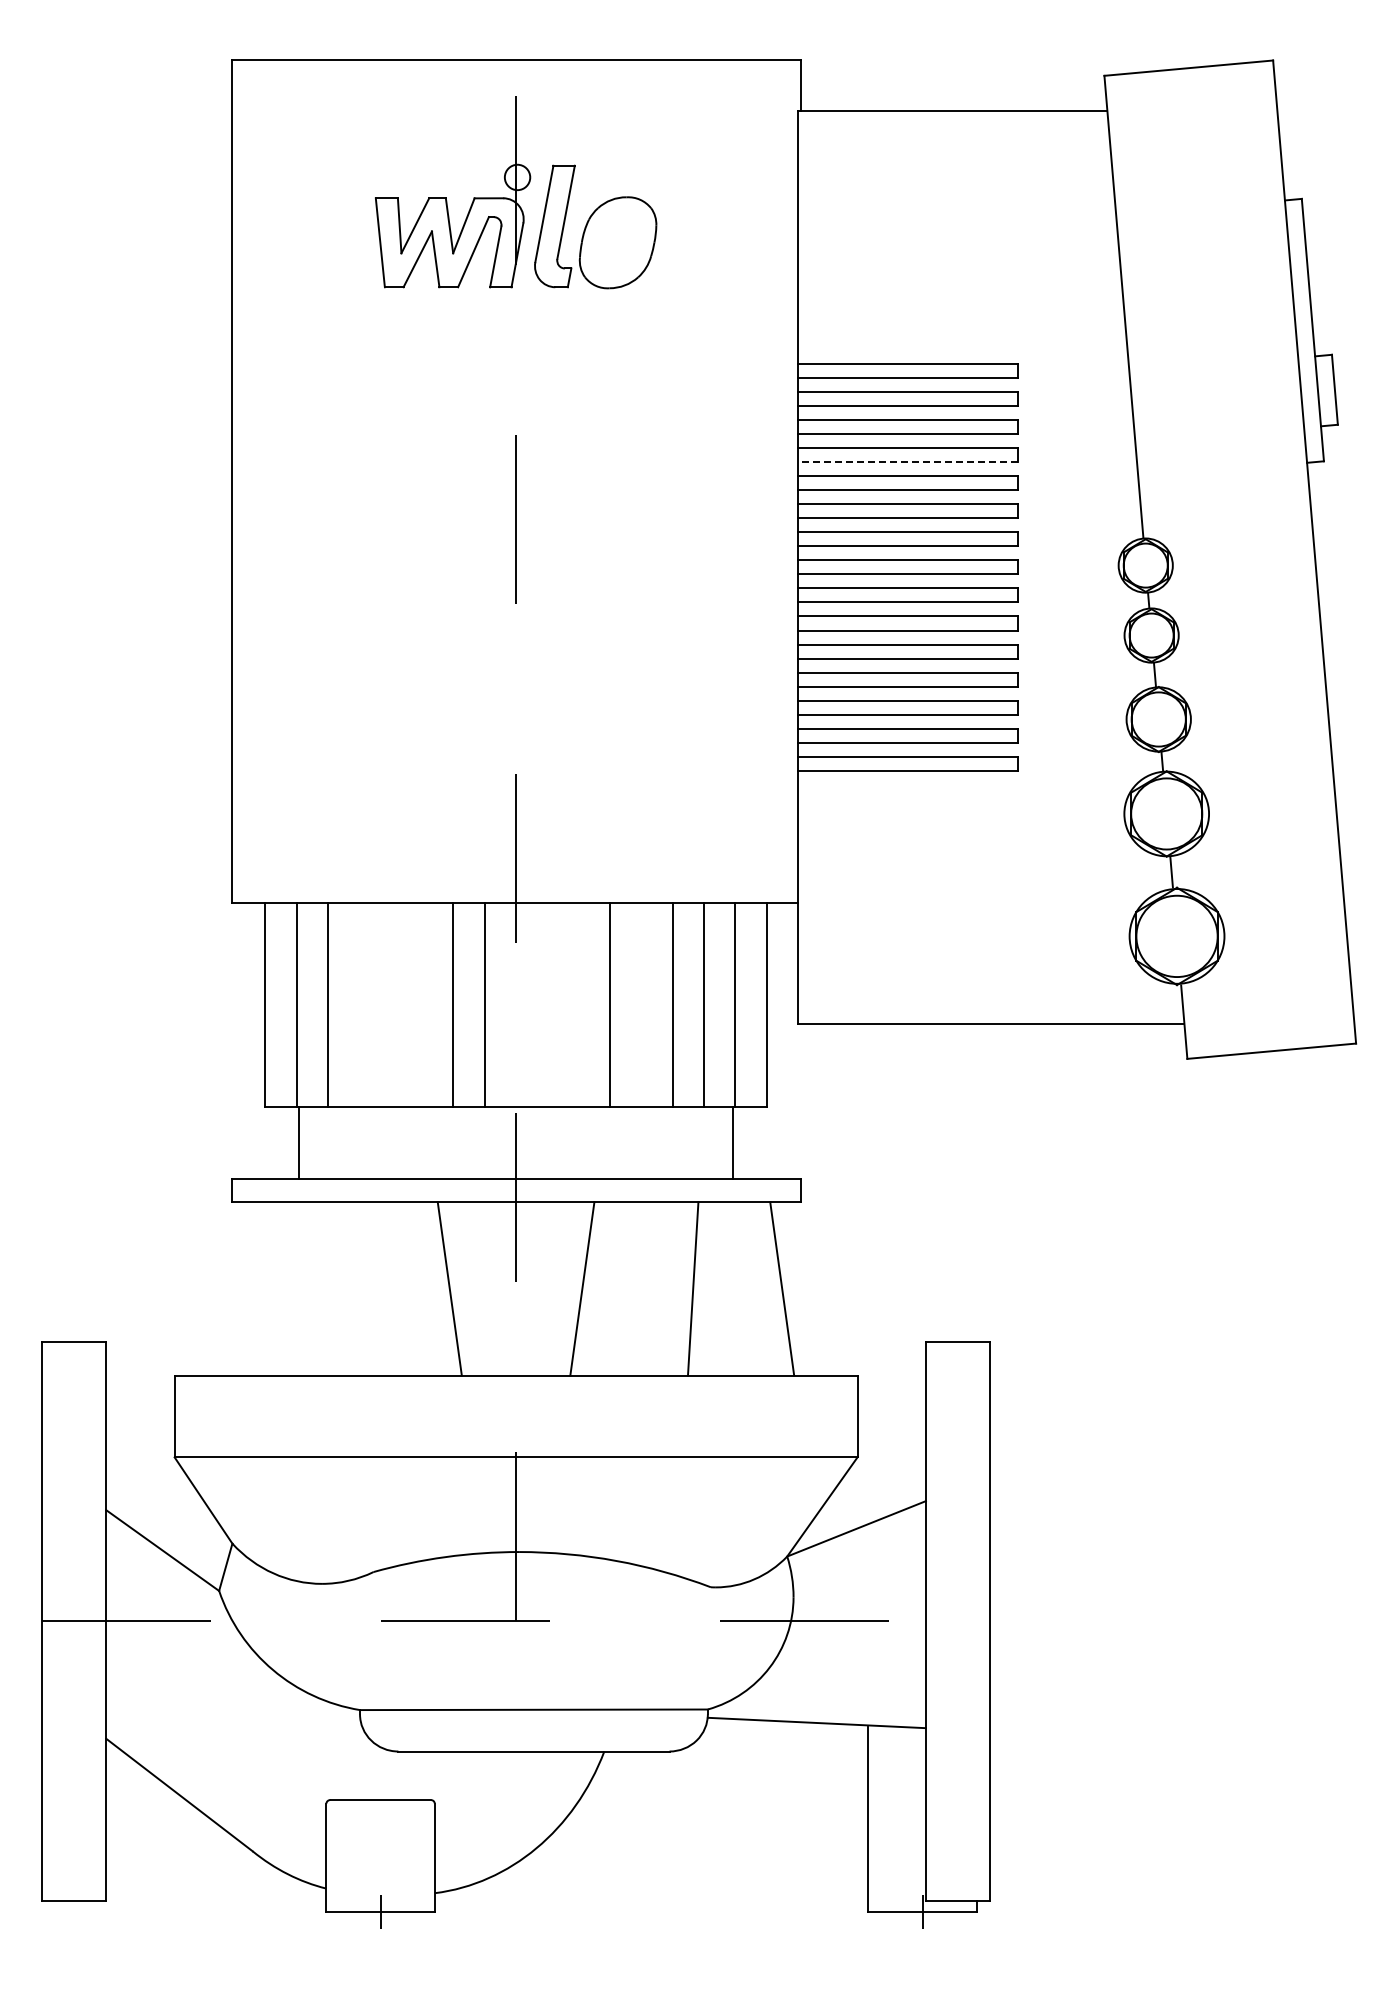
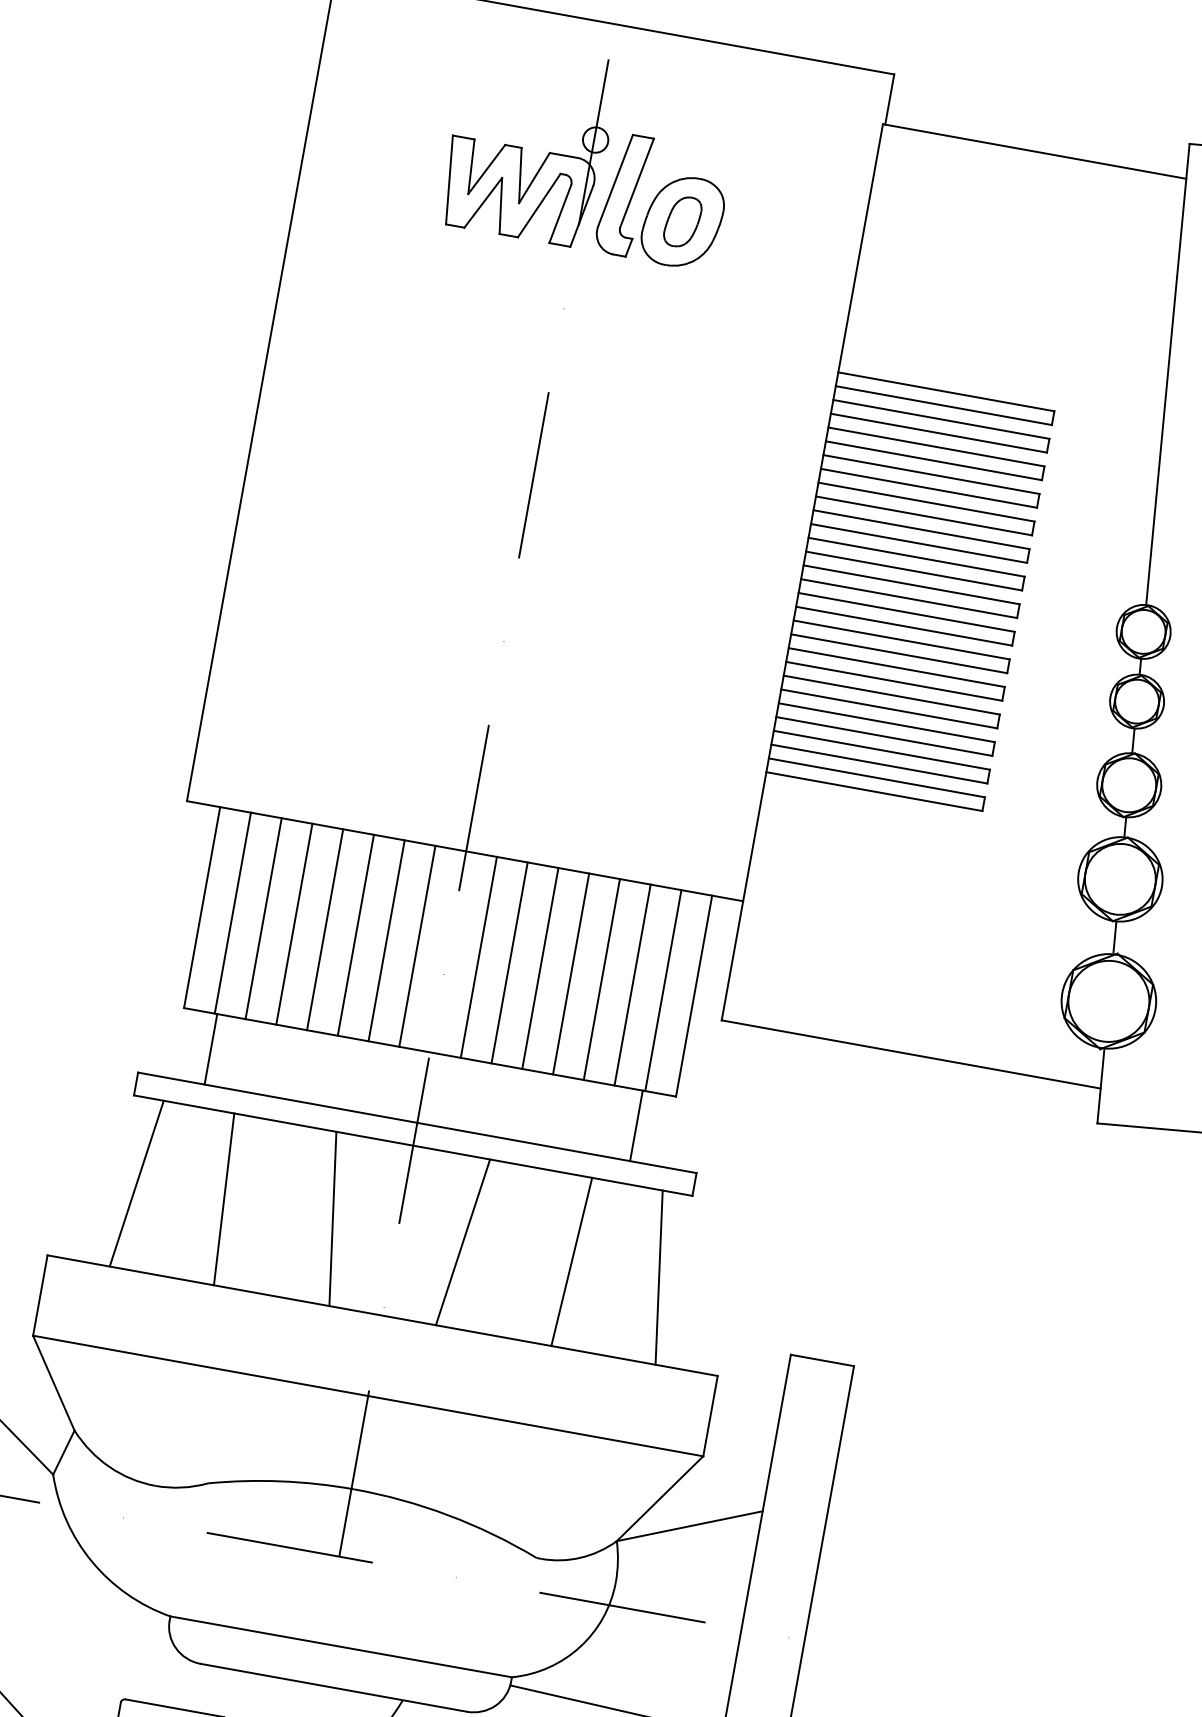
part: (617, 242) -> (682, 221), added
line: (907, 461) -> (928, 487), dashed -> solid
line: (359, 1004) -> (294, 923), added
line: (390, 1004) -> (324, 929), added
line: (422, 1004) -> (356, 934), added
line: (547, 1004) -> (479, 957), added
line: (578, 1004) -> (509, 962), added
line: (641, 1004) -> (571, 973), added
line: (249, 1288) -> (136, 1183), added
line: (338, 1288) -> (223, 1198), added

